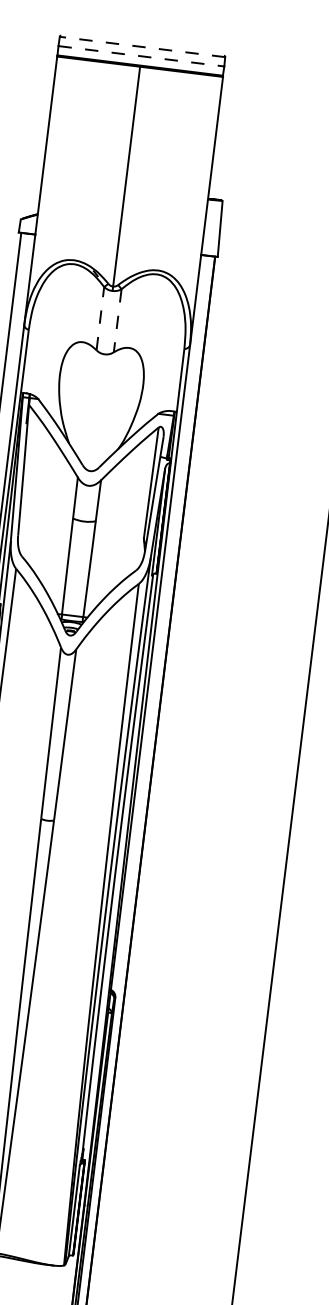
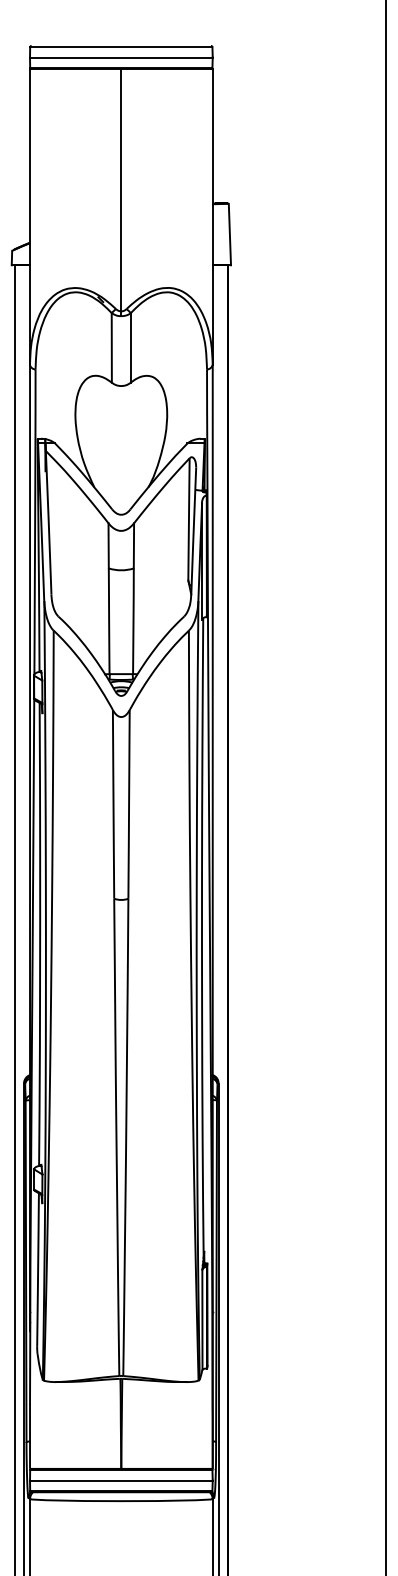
line: (141, 47) -> (120, 47), dashed -> solid
line: (141, 56) -> (121, 57), dashed -> solid
line: (100, 318) -> (111, 347), dashed -> solid
line: (117, 320) -> (130, 347), dashed -> solid

